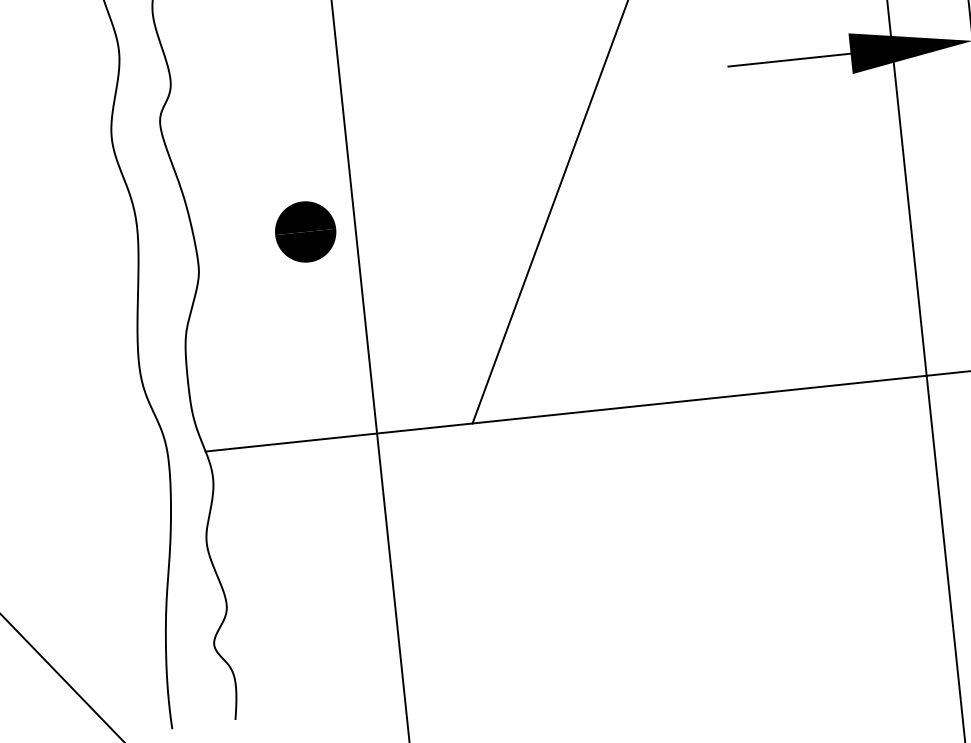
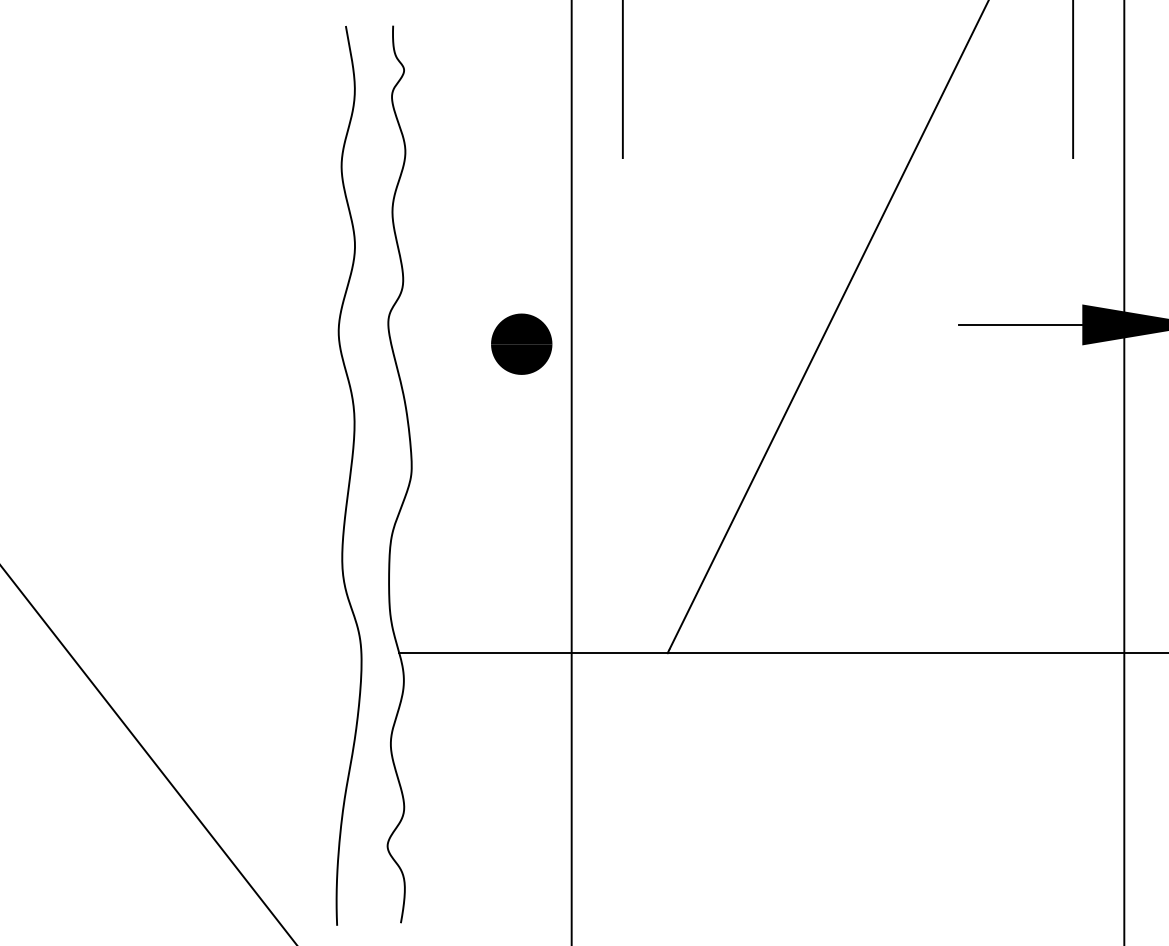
part: (305, 231) -> (521, 343), moved

